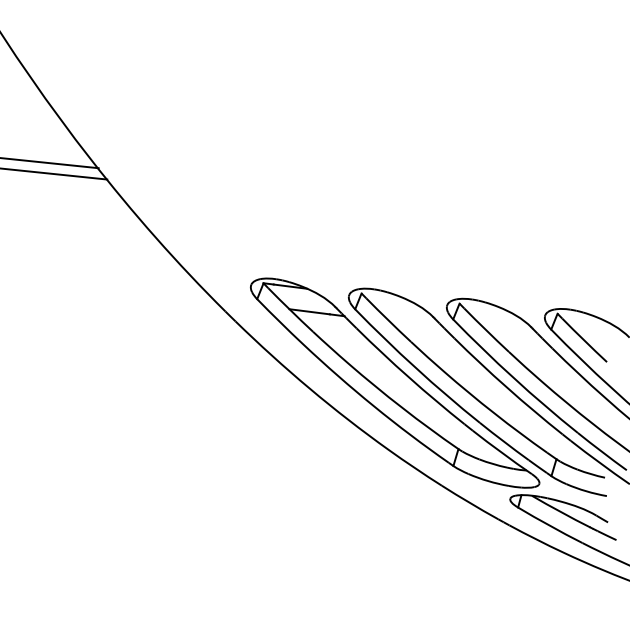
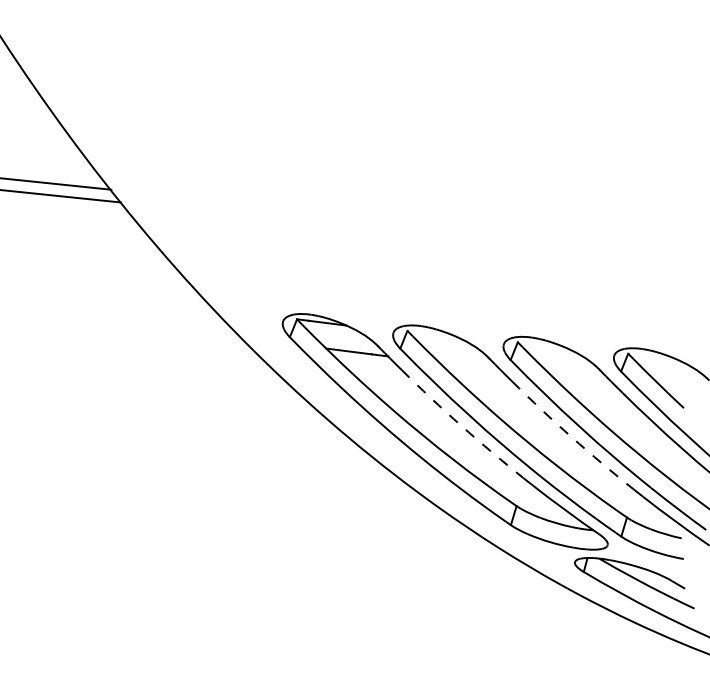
arc: (409, 377) -> (461, 425), solid -> dashed
arc: (507, 387) -> (571, 436), solid -> dashed

